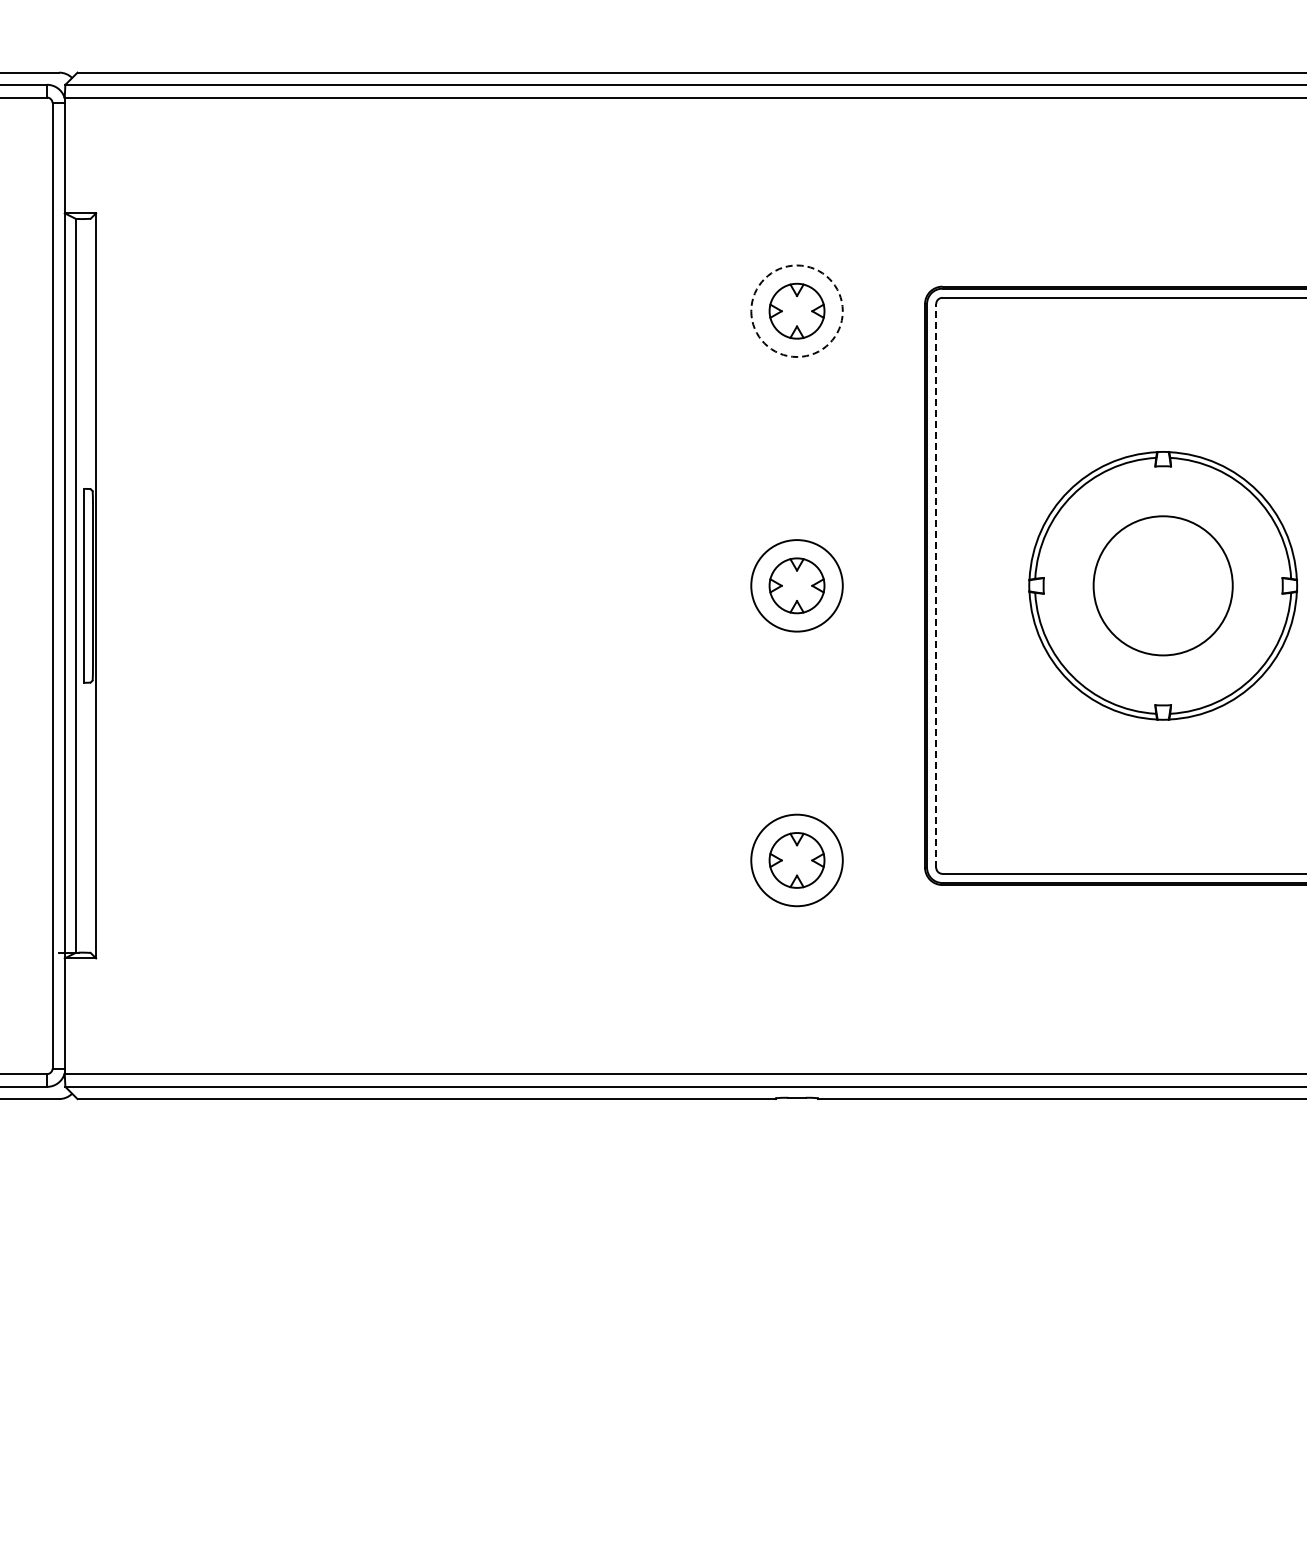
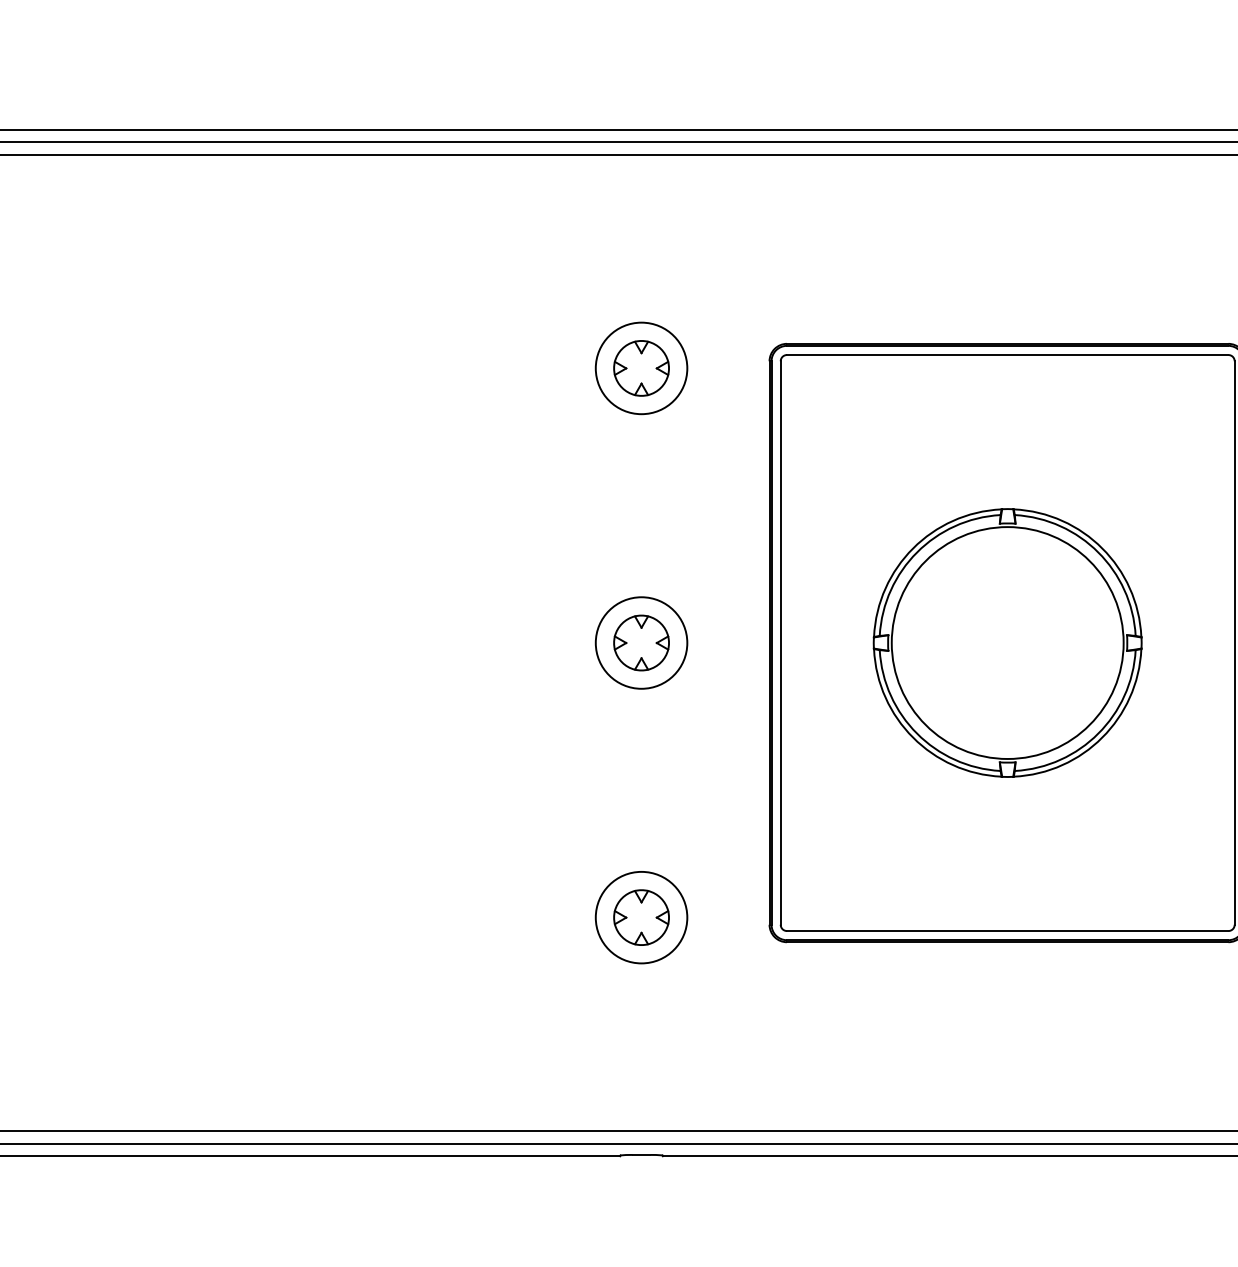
circle: (796, 311) -> (641, 368), dashed -> solid
line: (936, 585) -> (781, 642), dashed -> solid
circle: (1163, 585) -> (1008, 642), size x1.67

